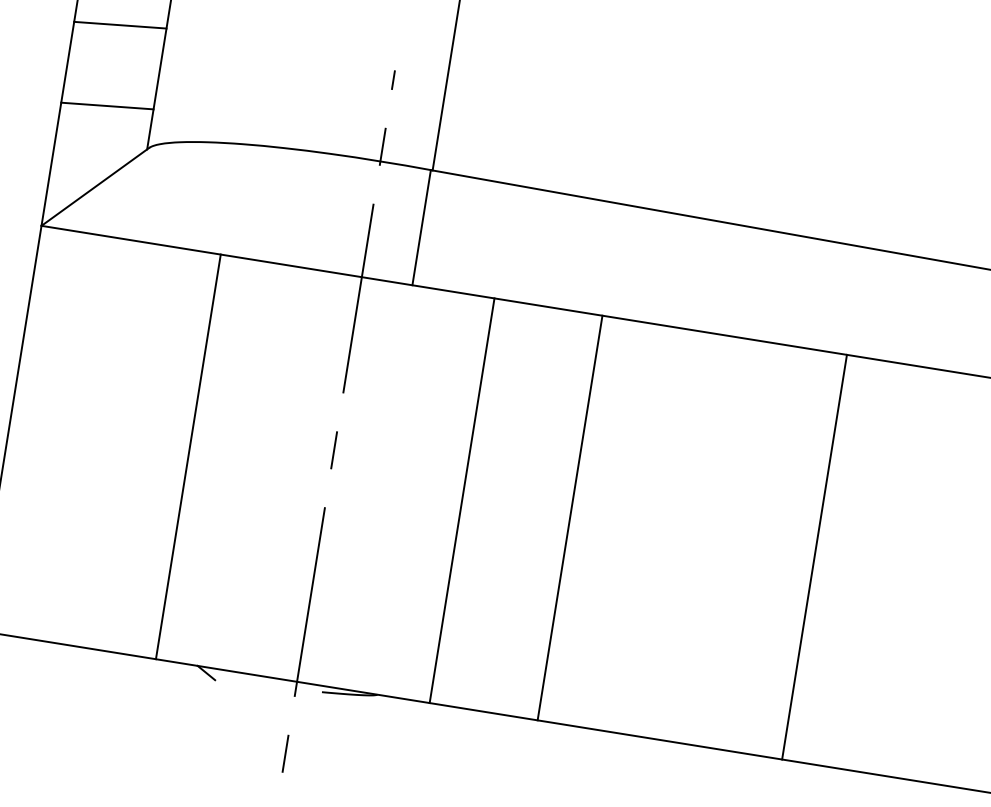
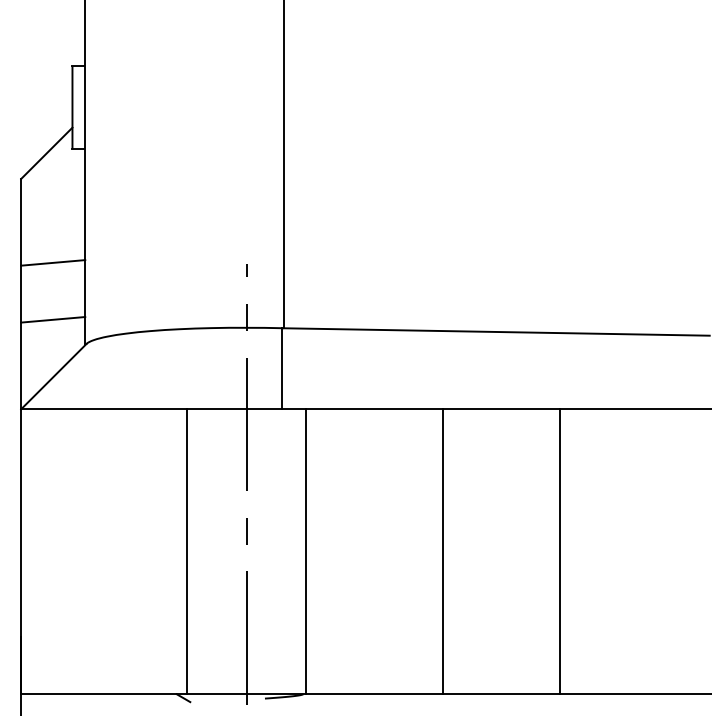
line: (188, 456) -> (187, 551), moved
line: (462, 500) -> (306, 551), moved
line: (570, 517) -> (443, 551), moved
line: (814, 556) -> (560, 551), moved

